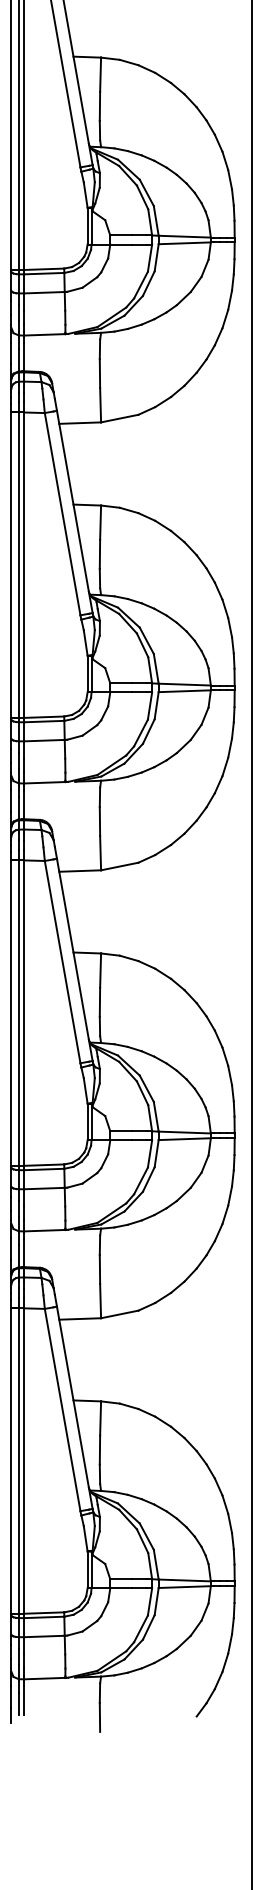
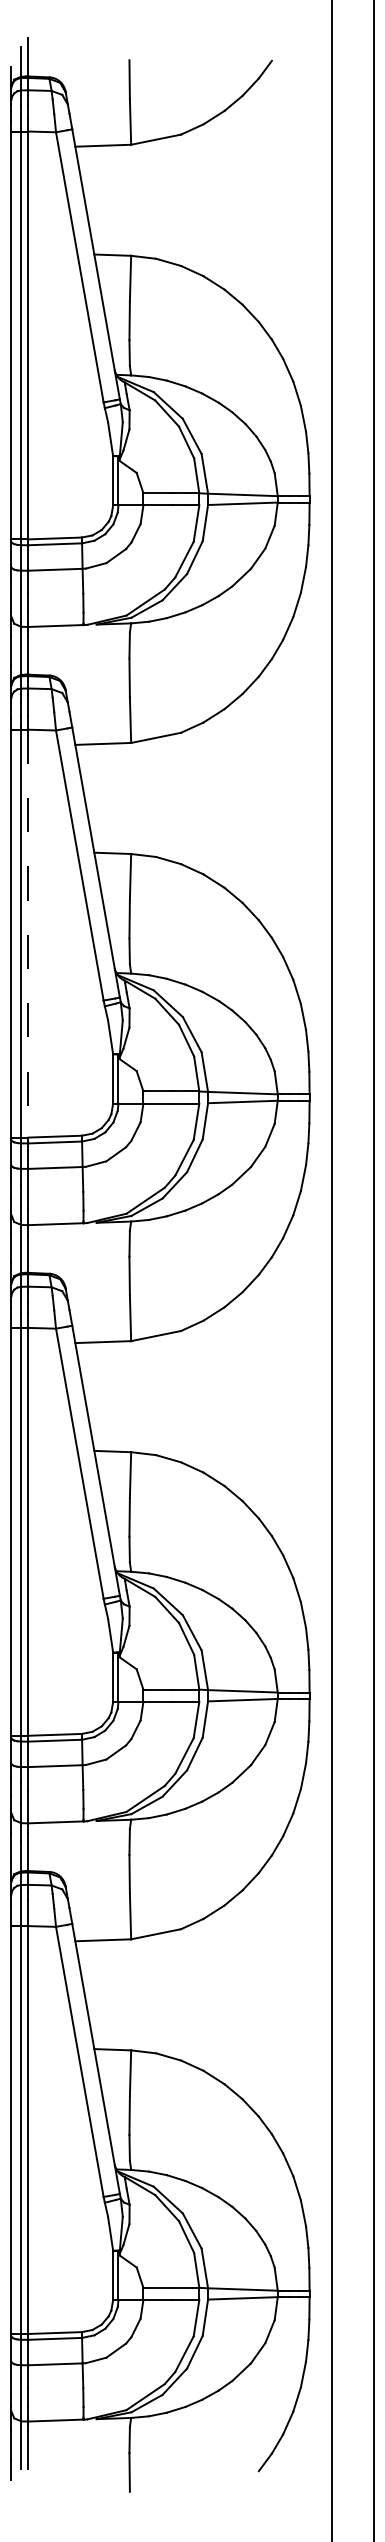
line: (24, 565) -> (28, 933), solid -> dashed

